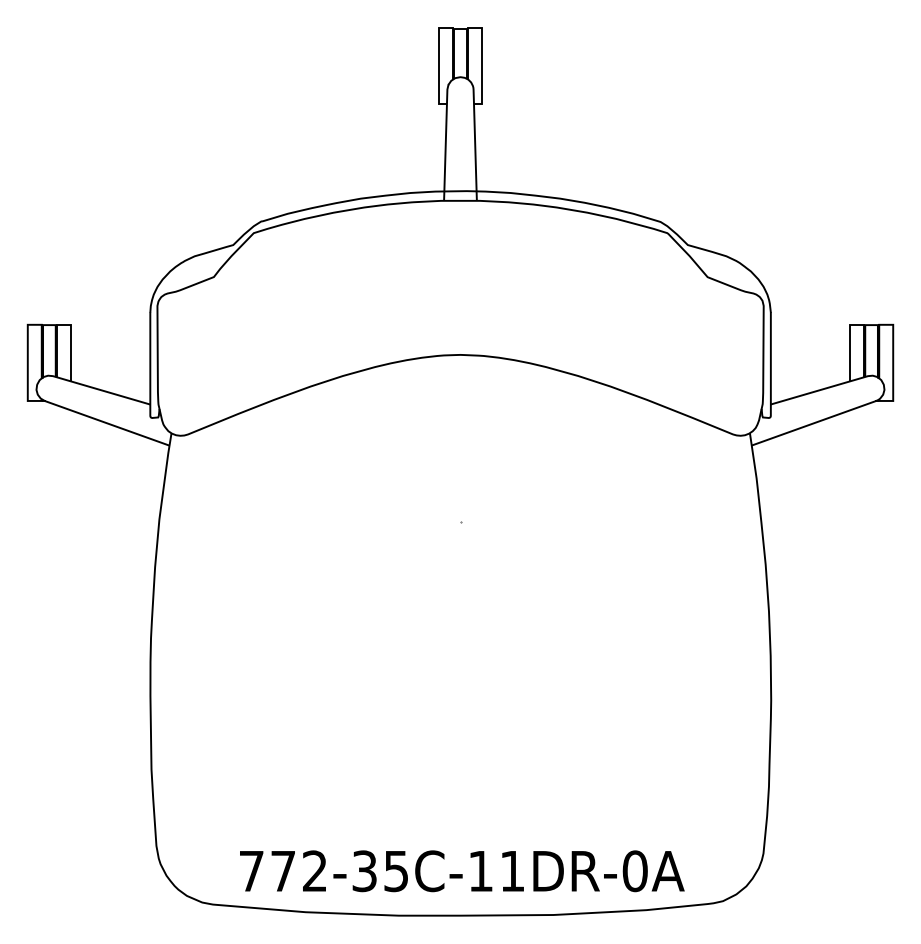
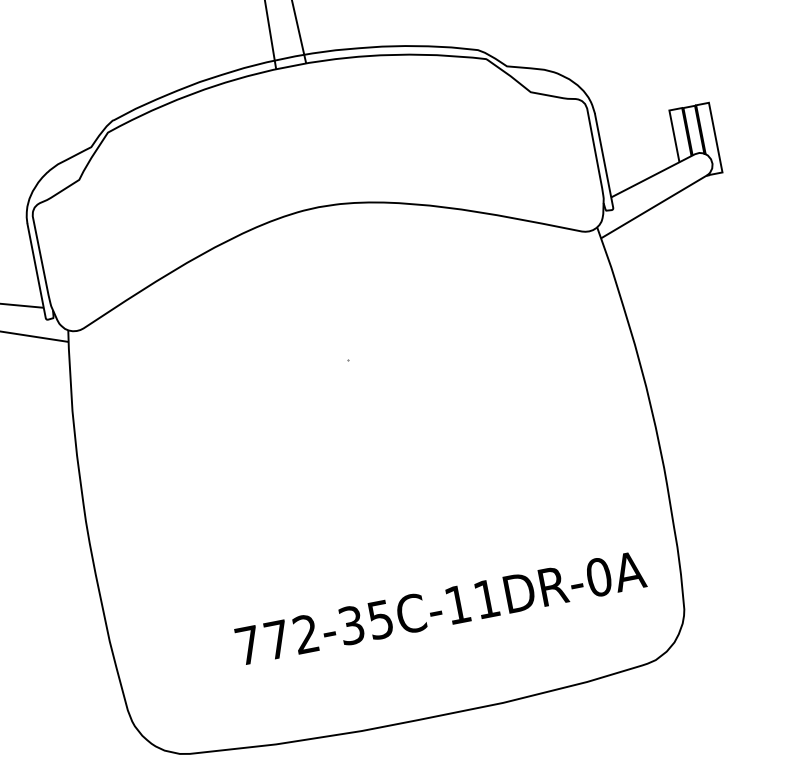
text: (462, 871) -> (441, 608), moved

